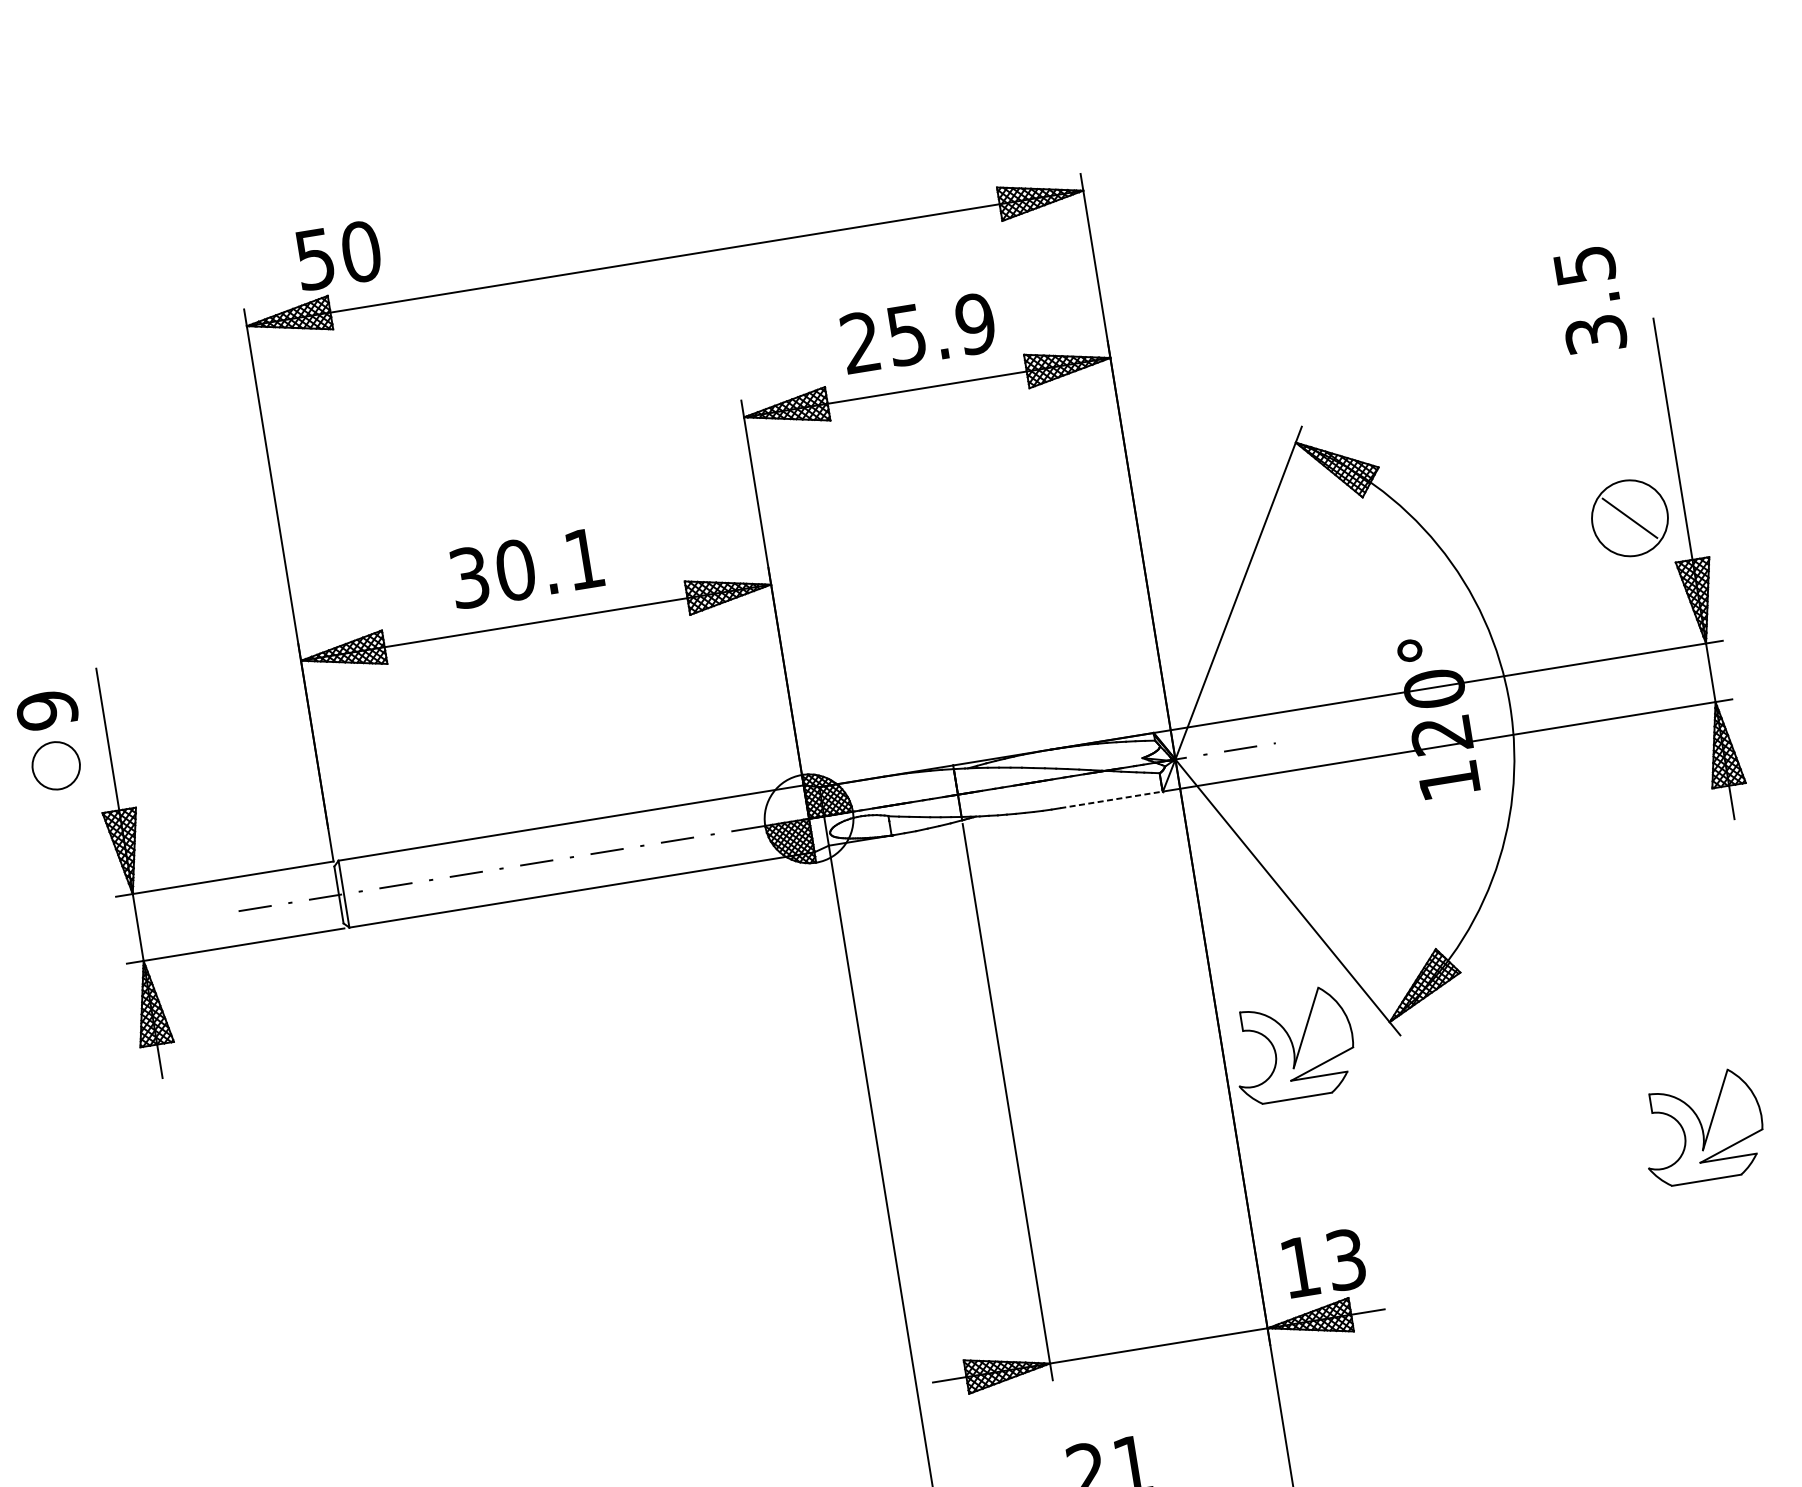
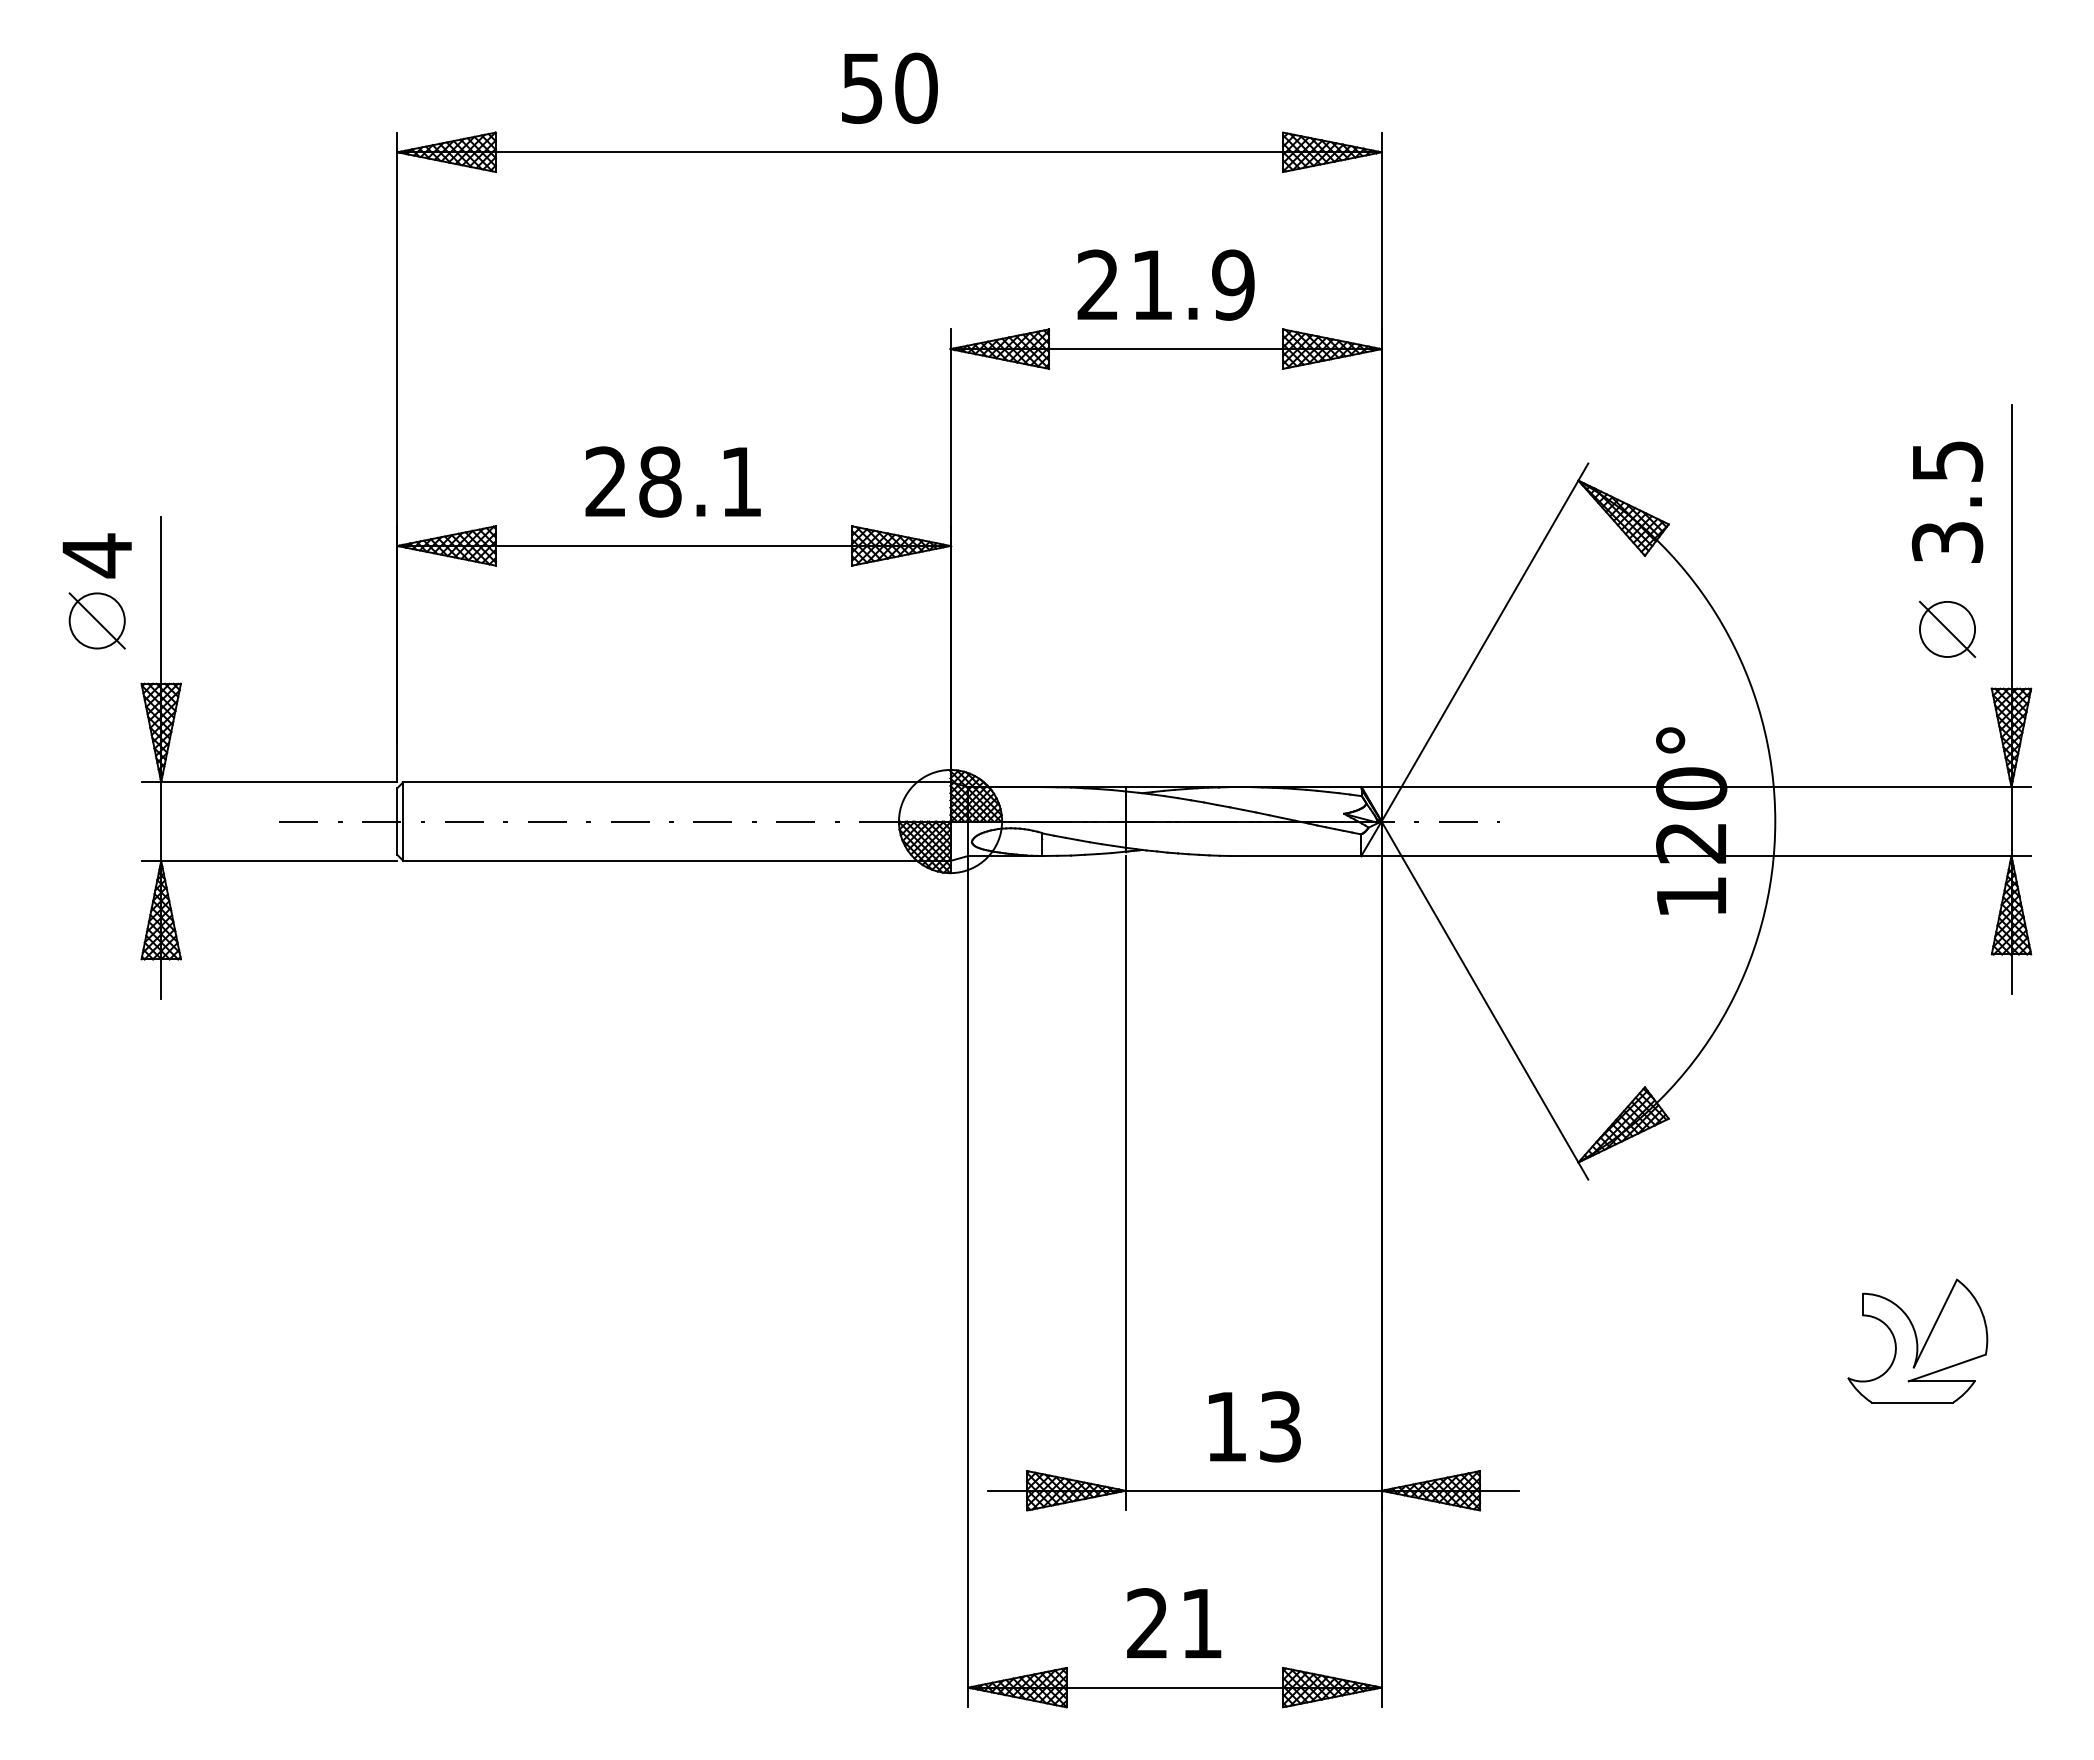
text: (338, 254) -> (889, 87), moved
text: (1590, 299) -> (1947, 501), moved
text: (906, 335) -> (1152, 285), 25.9 -> 21.9
circle: (1629, 518) -> (1947, 629), size x0.62
text: (492, 573) -> (633, 481), 30.1 -> 28.1
text: (46, 710) -> (96, 555), 9 -> 4
line: (55, 765) -> (96, 620), added
line: (1112, 800) -> (1301, 856), dashed -> solid
part: (1293, 1044) -> (1463, 1170), removed
text: (1324, 1263) -> (1254, 1426), moved

